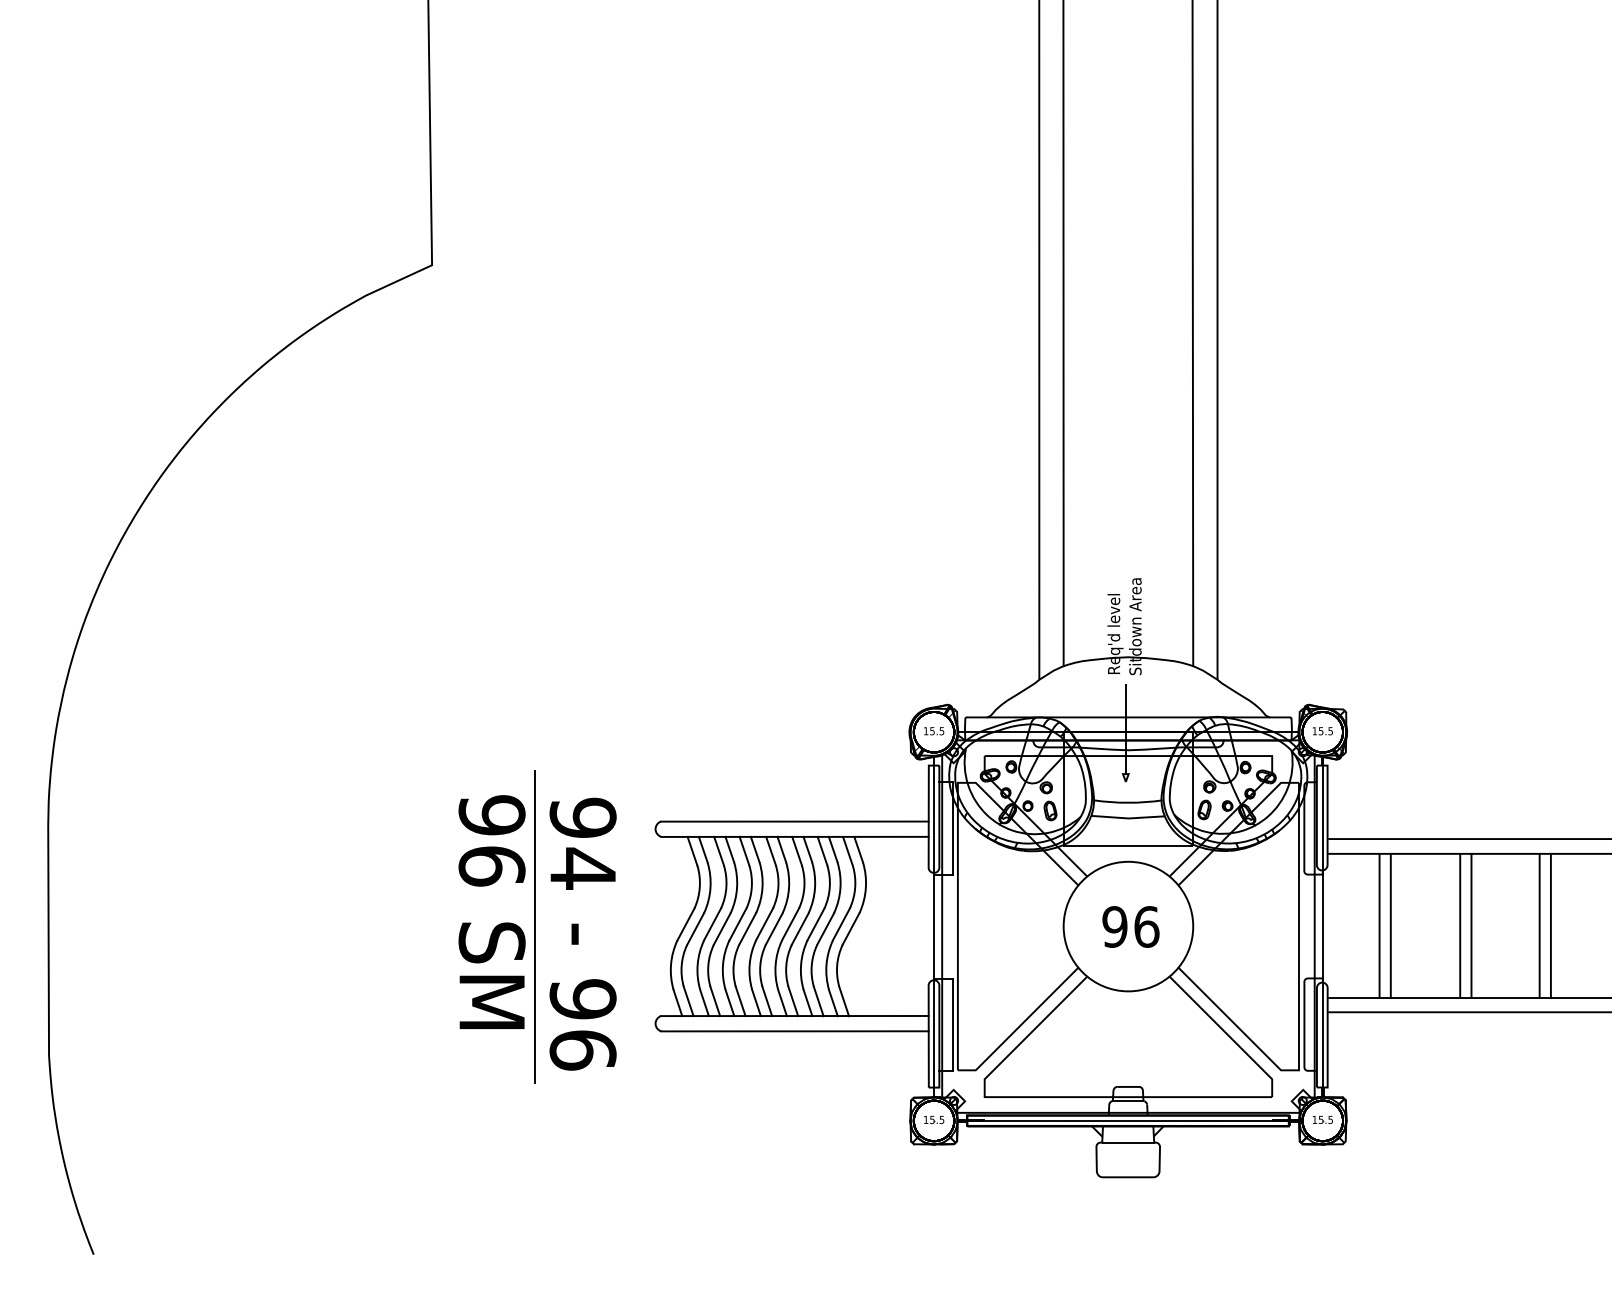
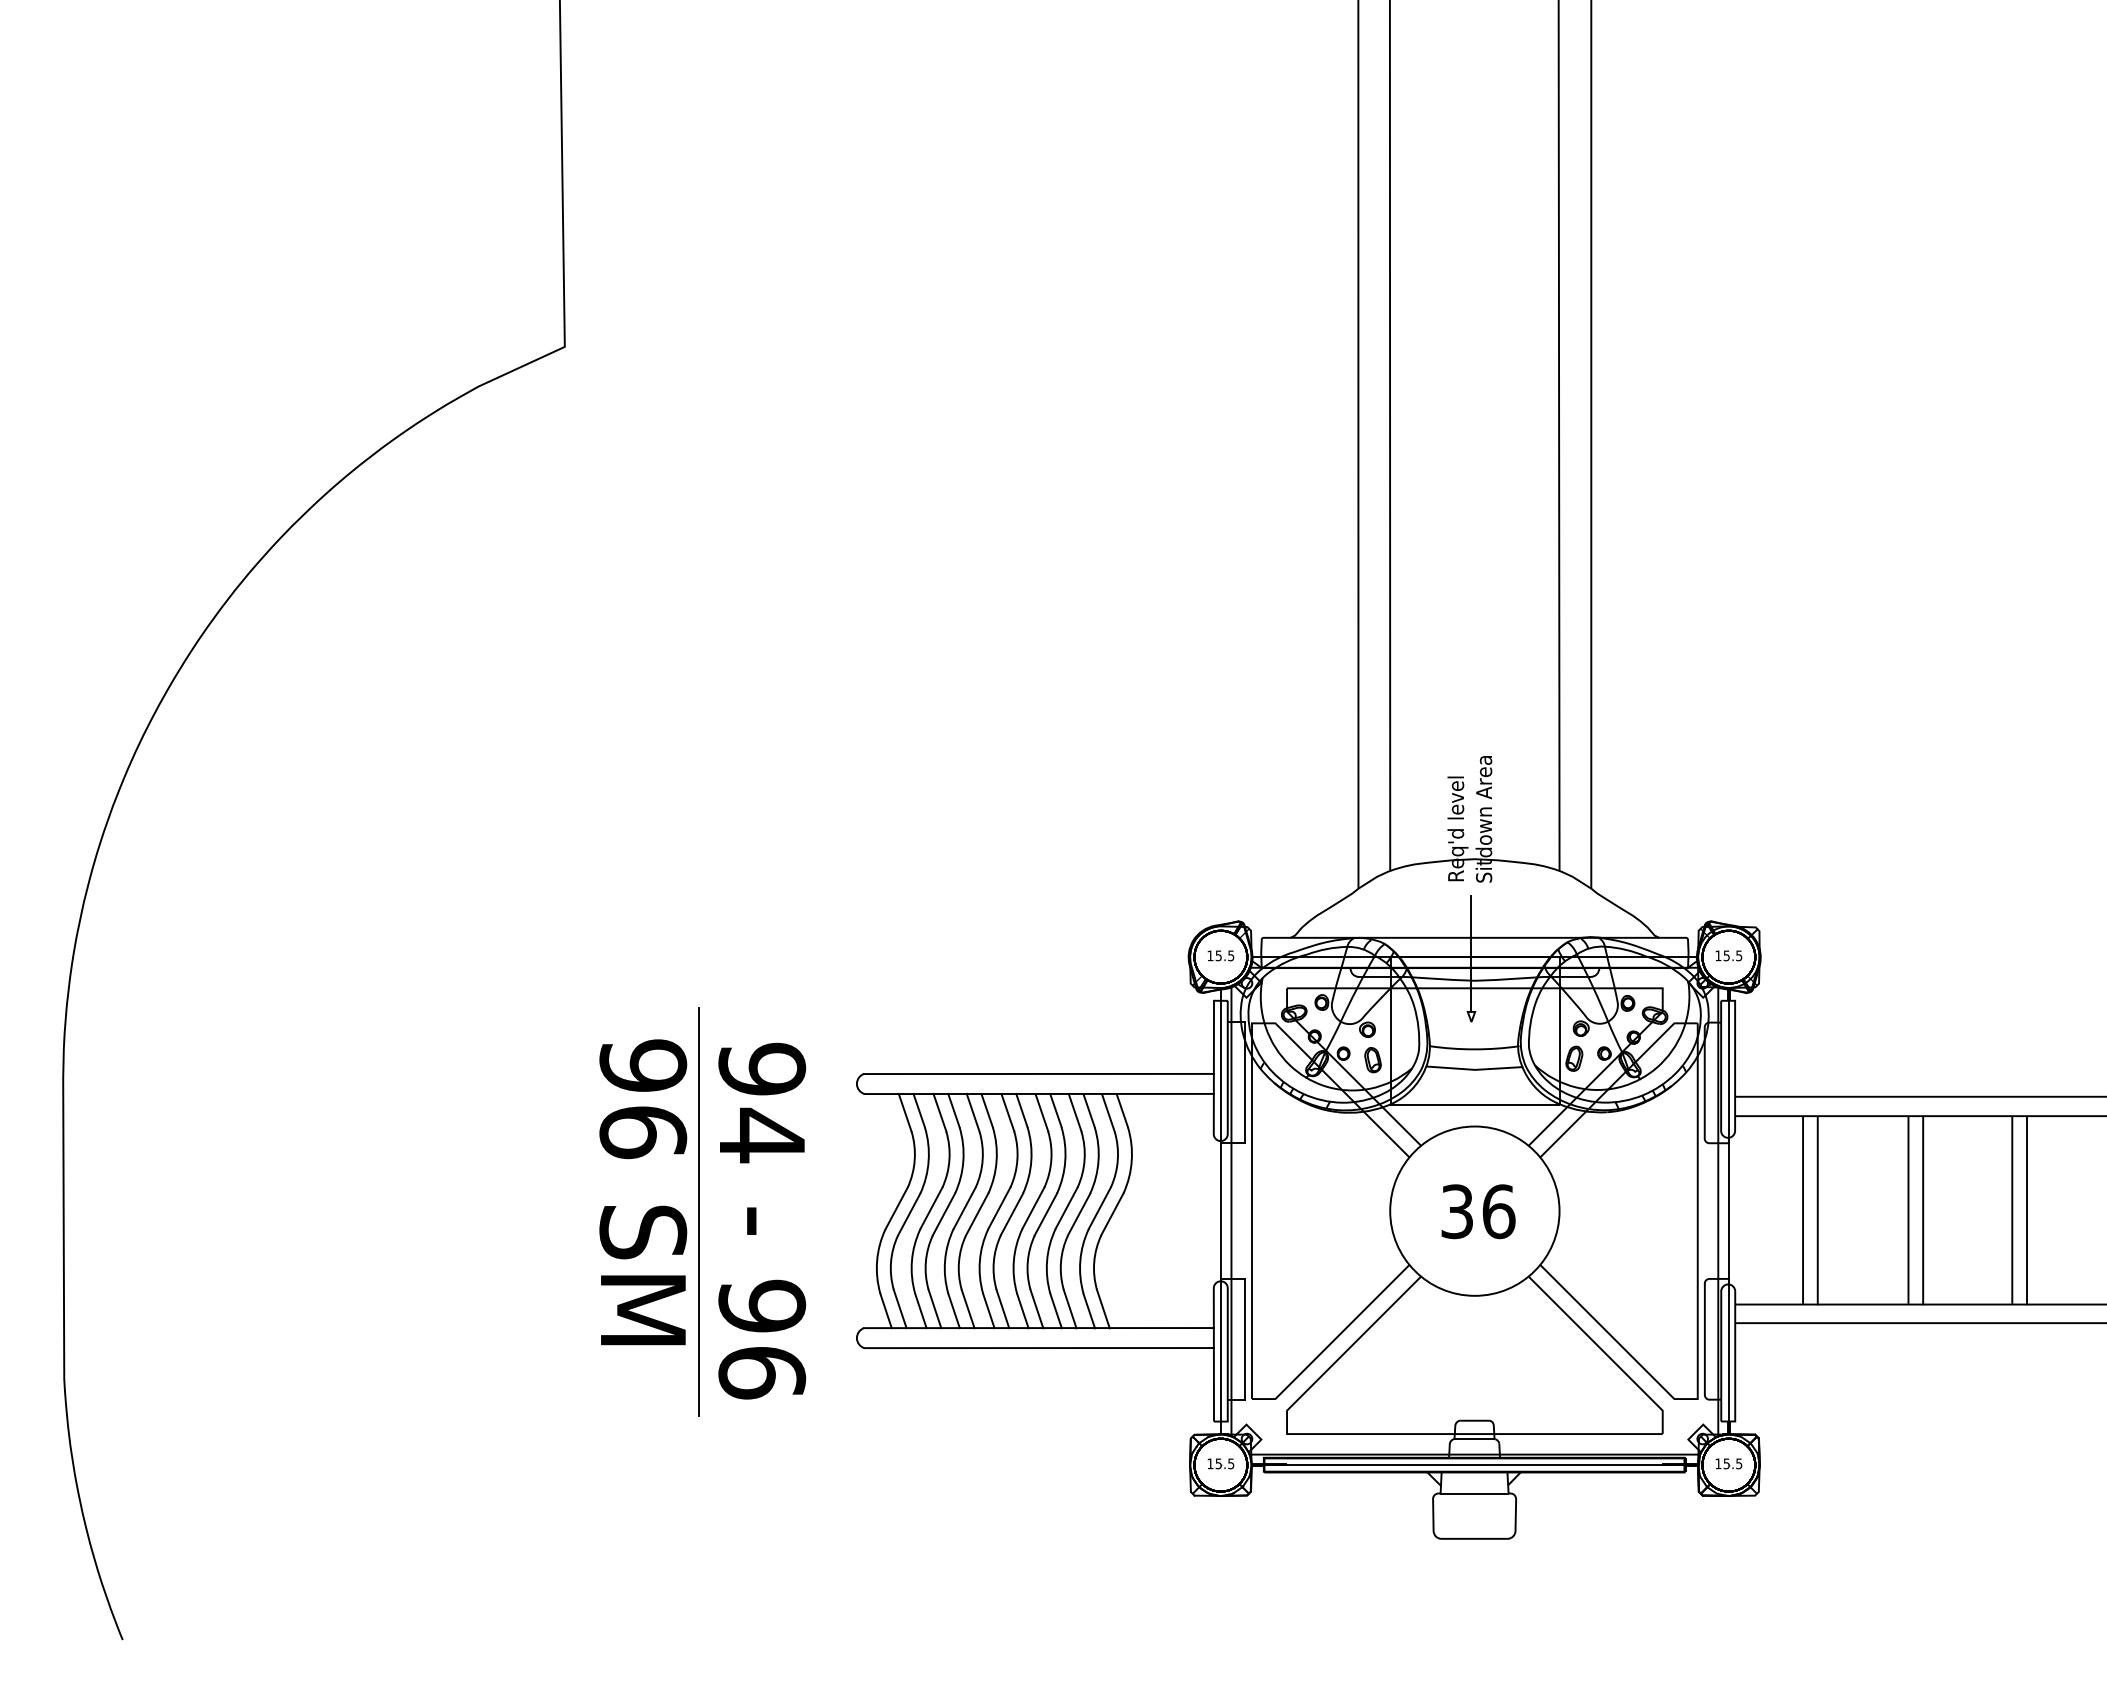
text: (1114, 926) -> (1456, 1211), 96 -> 36

